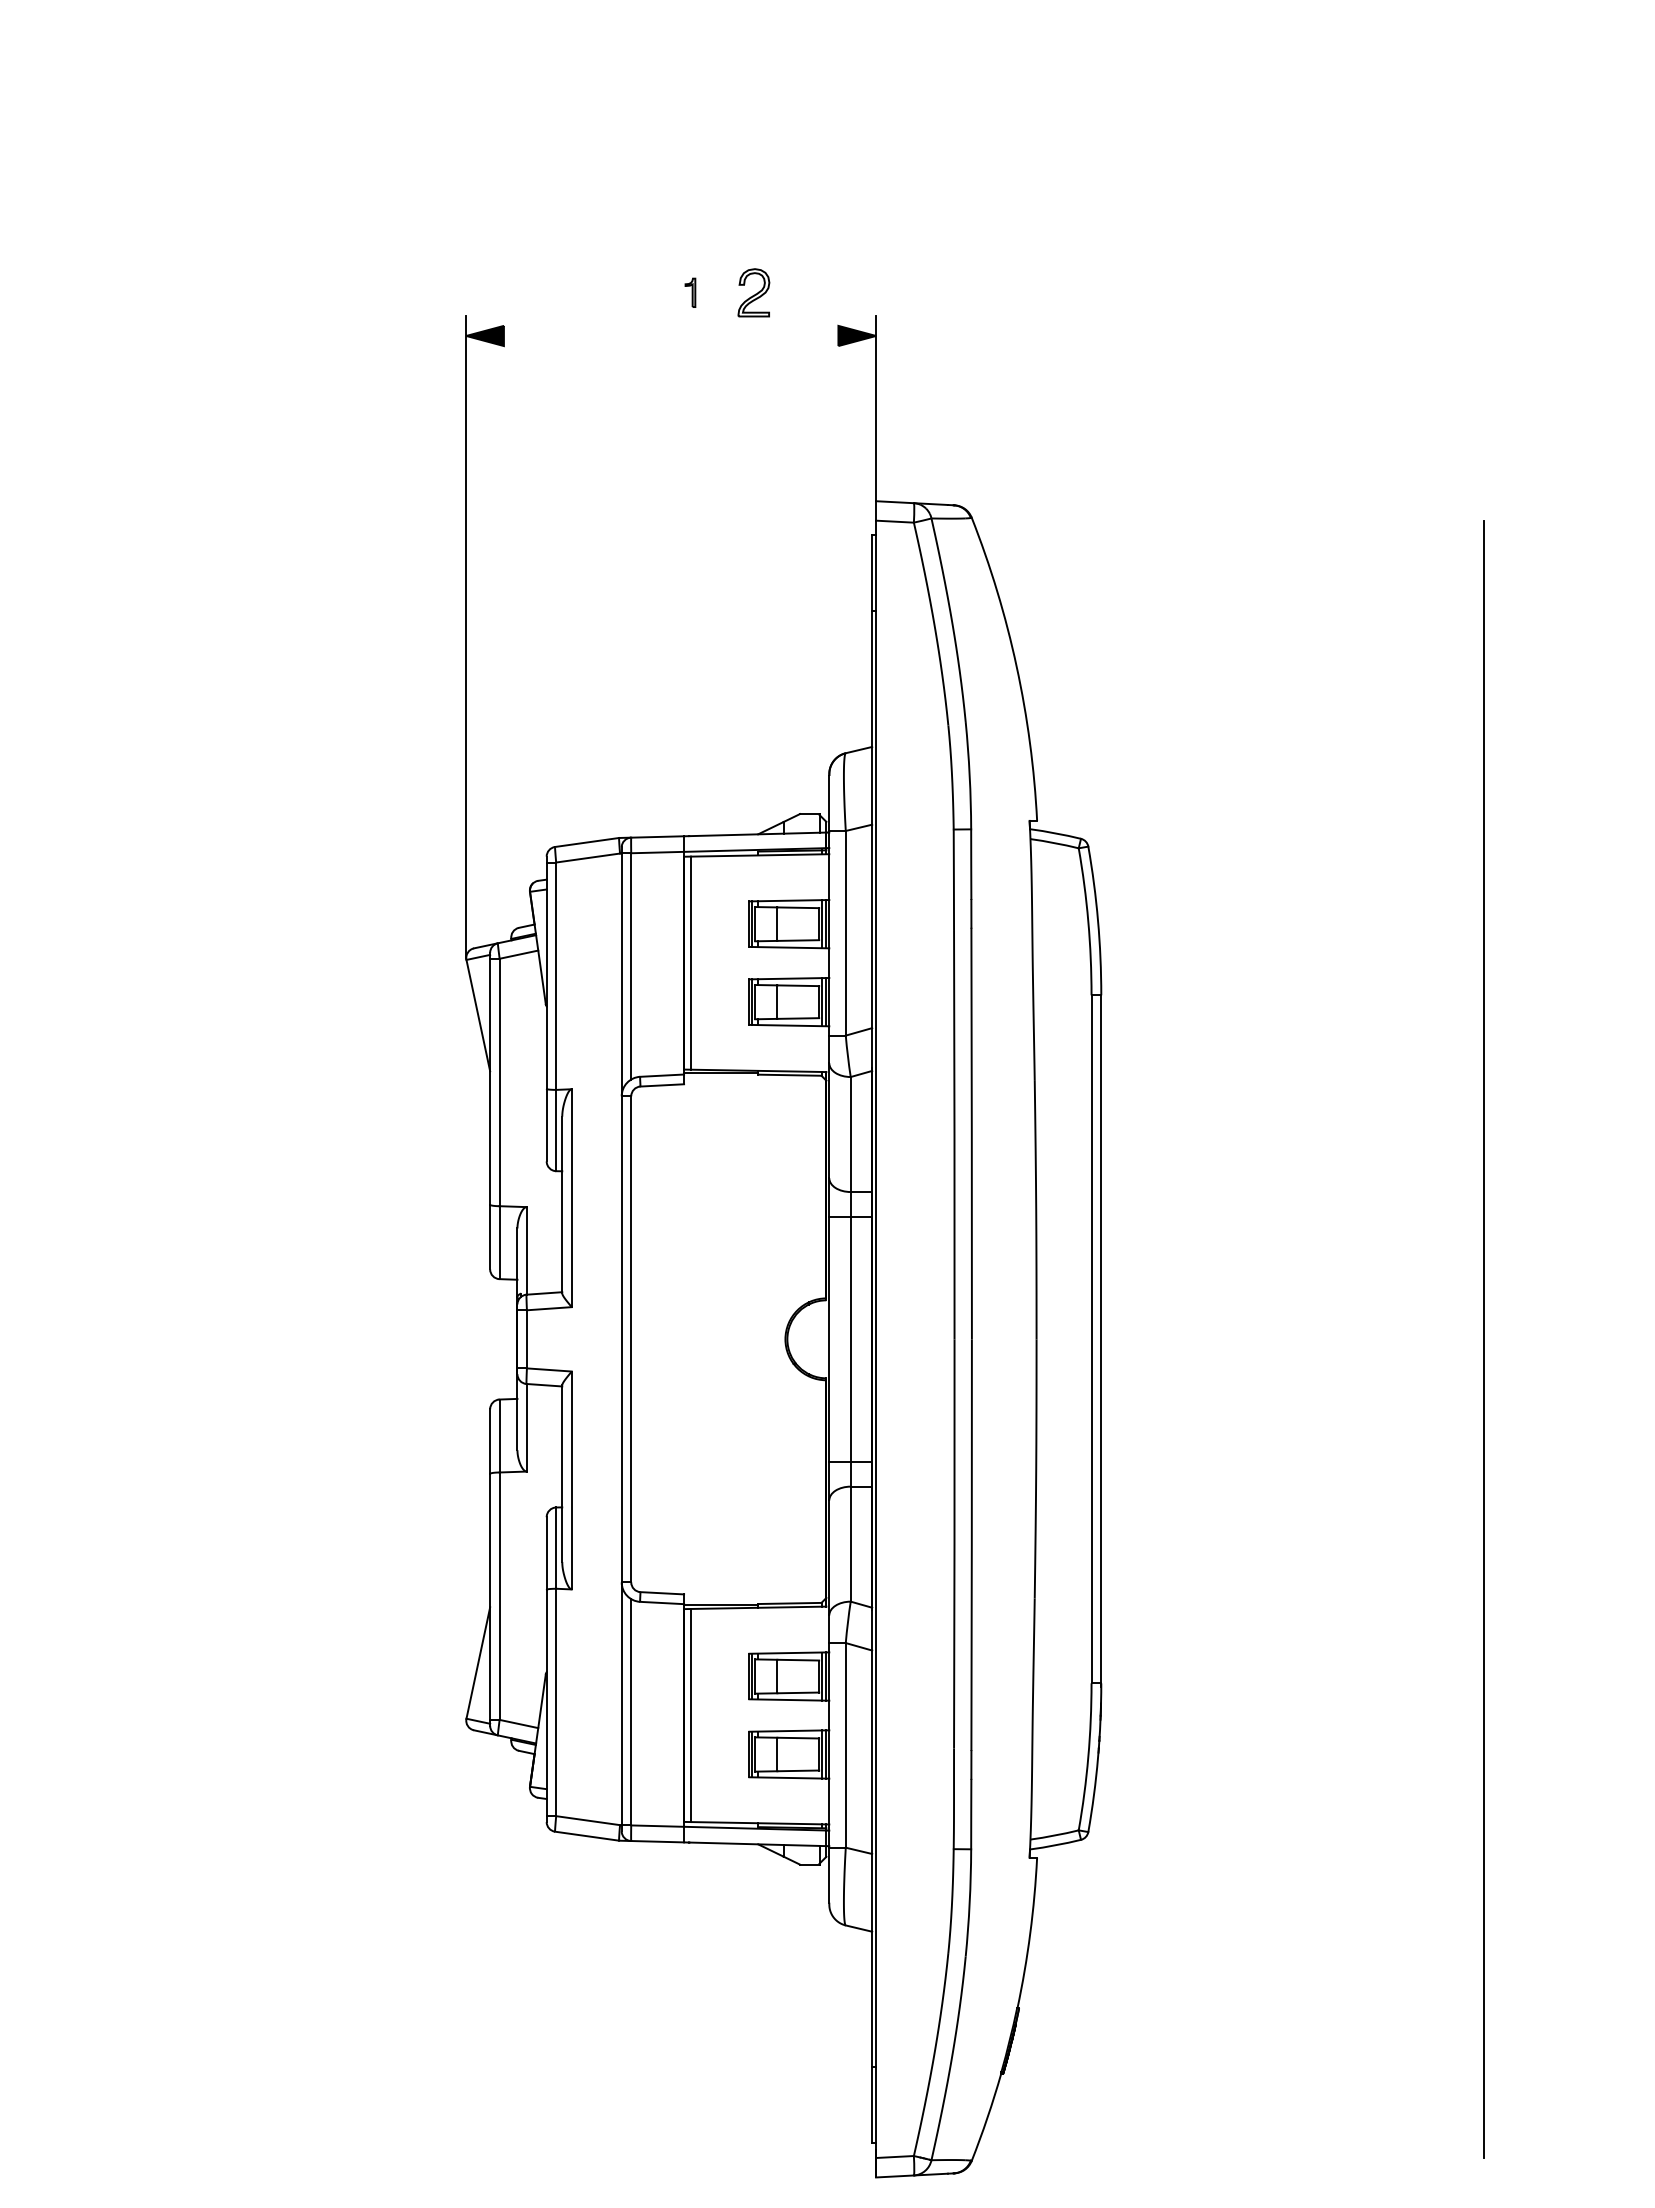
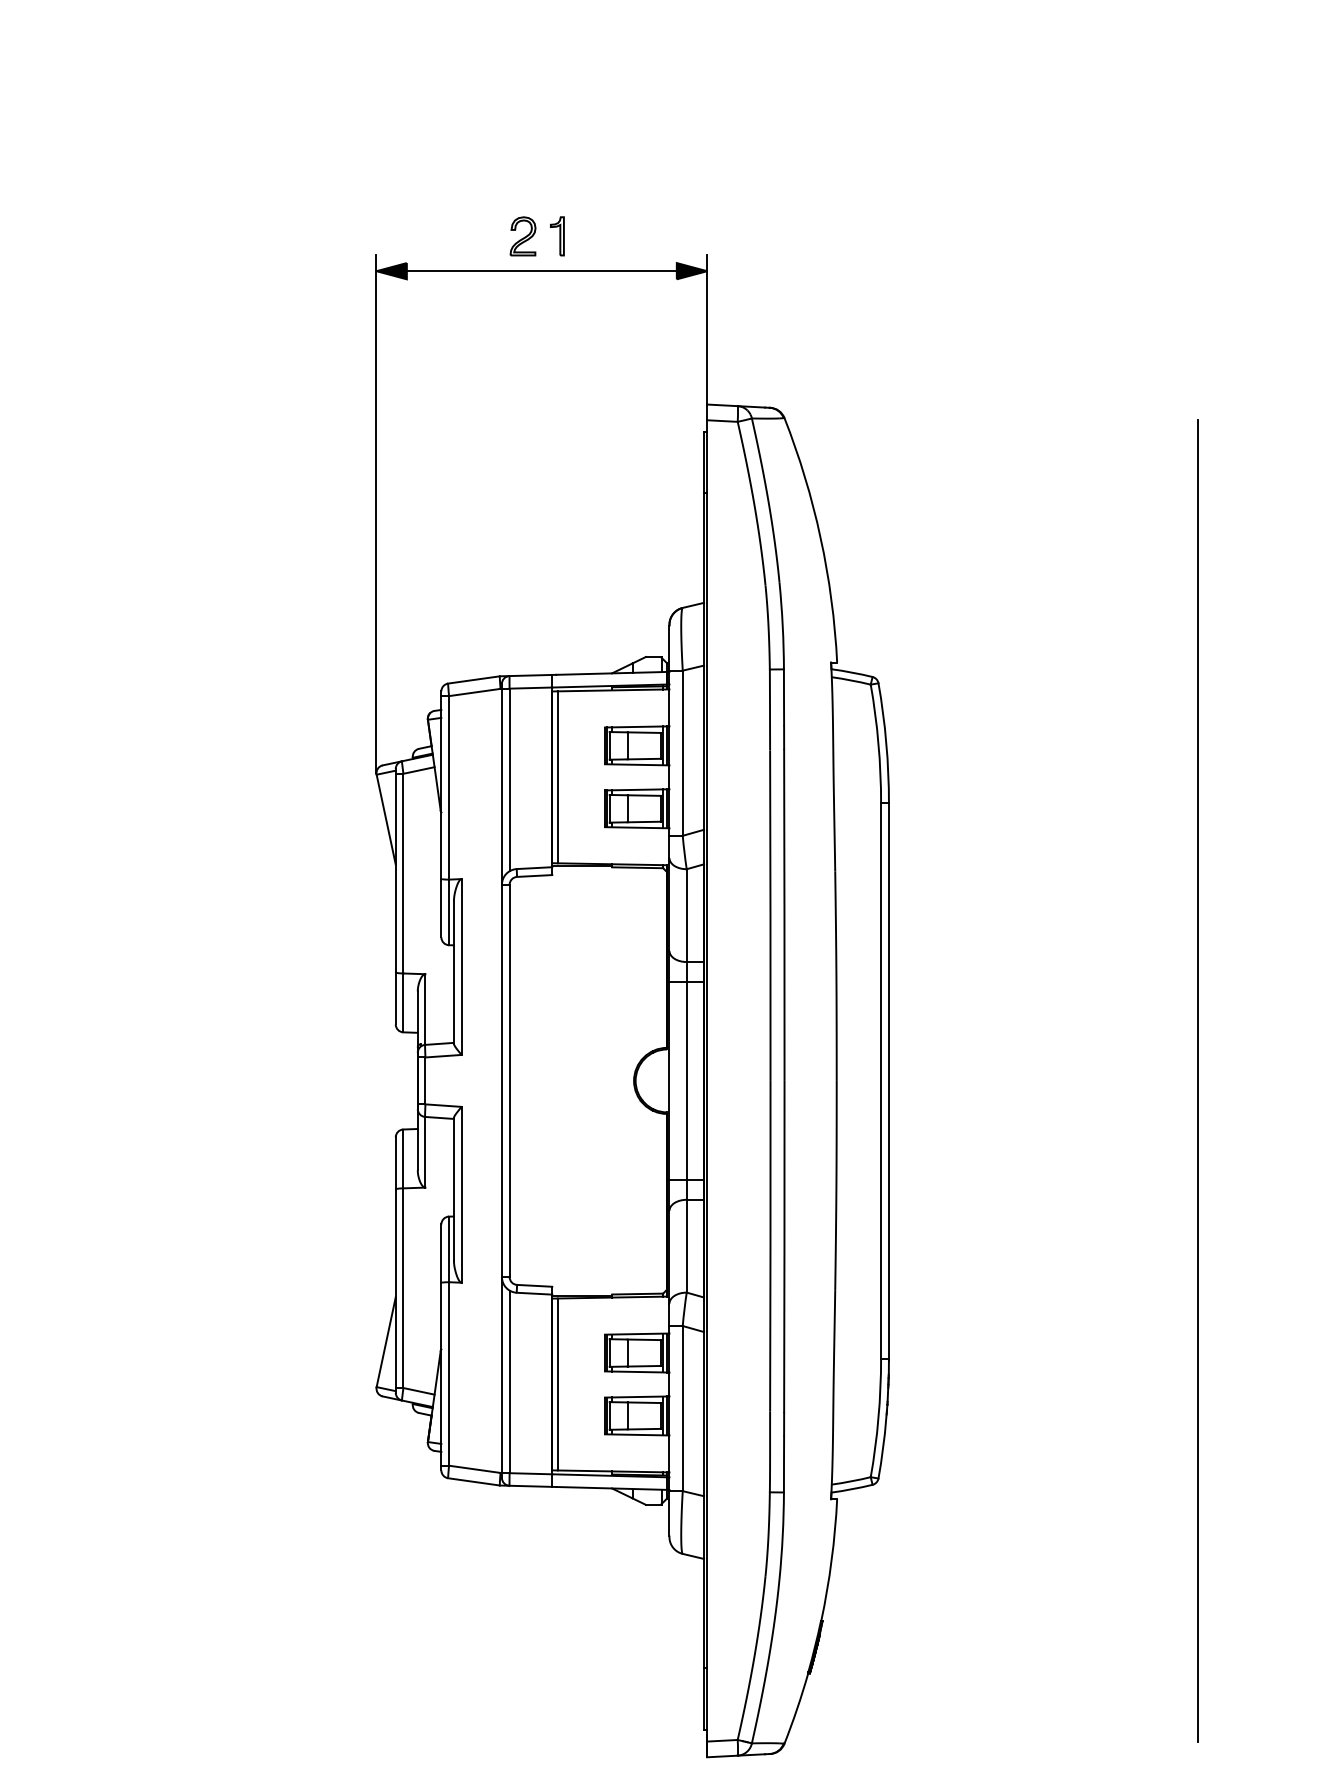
part: (690, 292) -> (557, 236), size x1.67
part: (753, 292) -> (522, 236), moved
line: (670, 335) -> (541, 270), added

